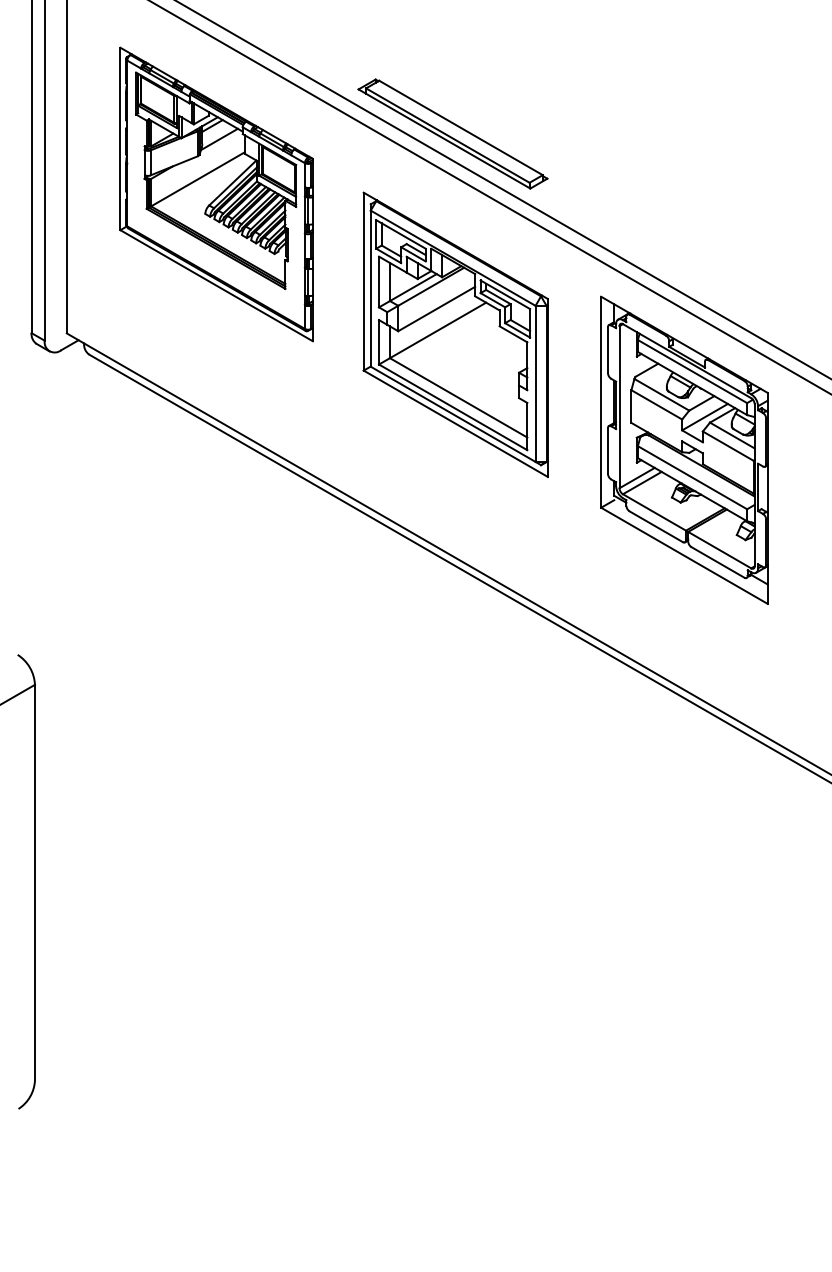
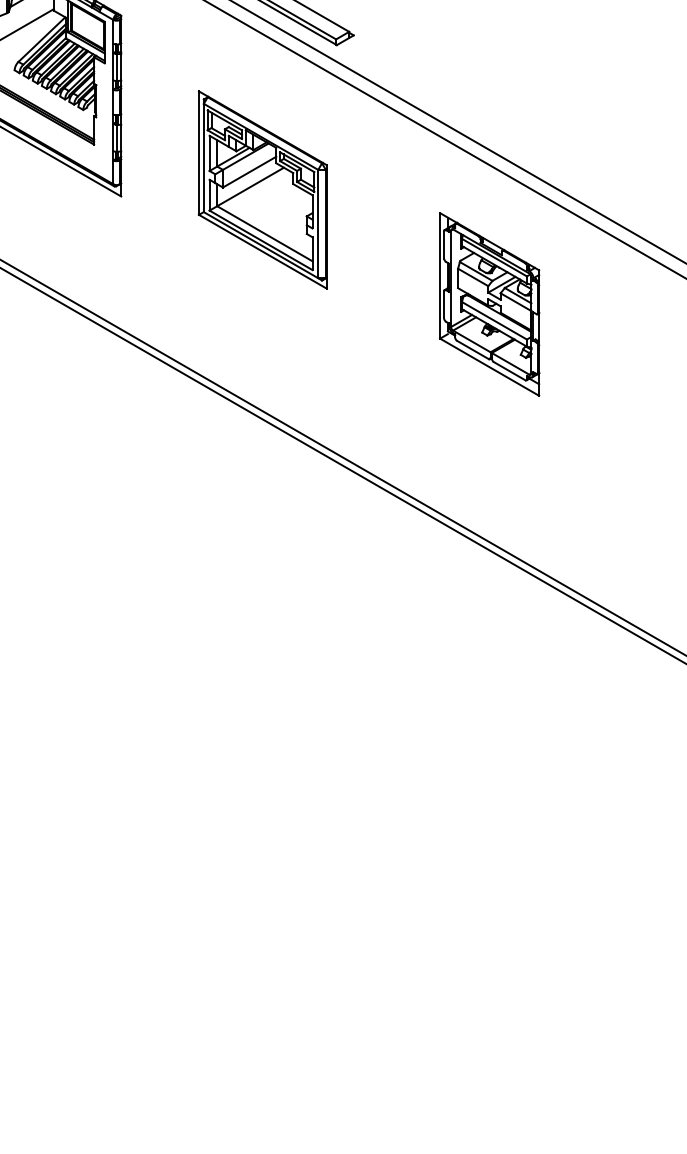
part: (455, 334) -> (262, 189), size x0.7
part: (684, 449) -> (489, 303), size x0.6

